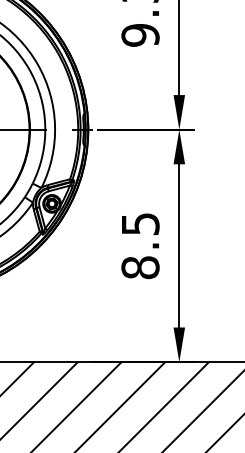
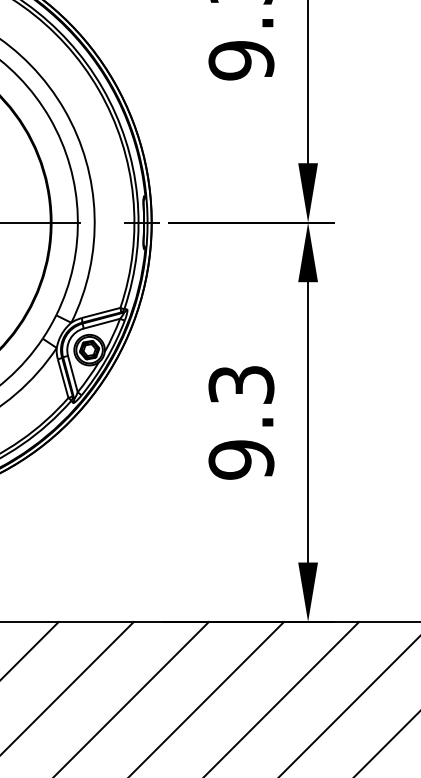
text: (140, 246) -> (241, 423), 8.5 -> 9.3

